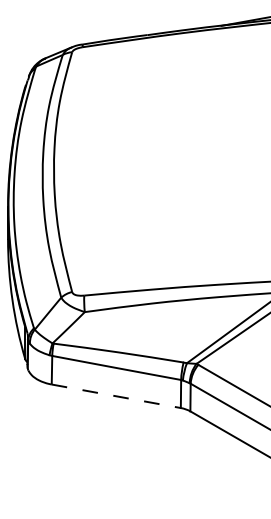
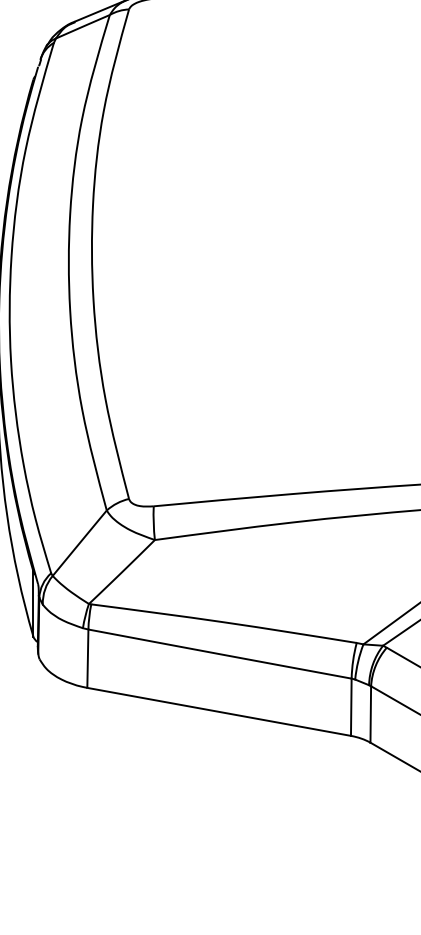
line: (116, 396) -> (219, 712), dashed -> solid

